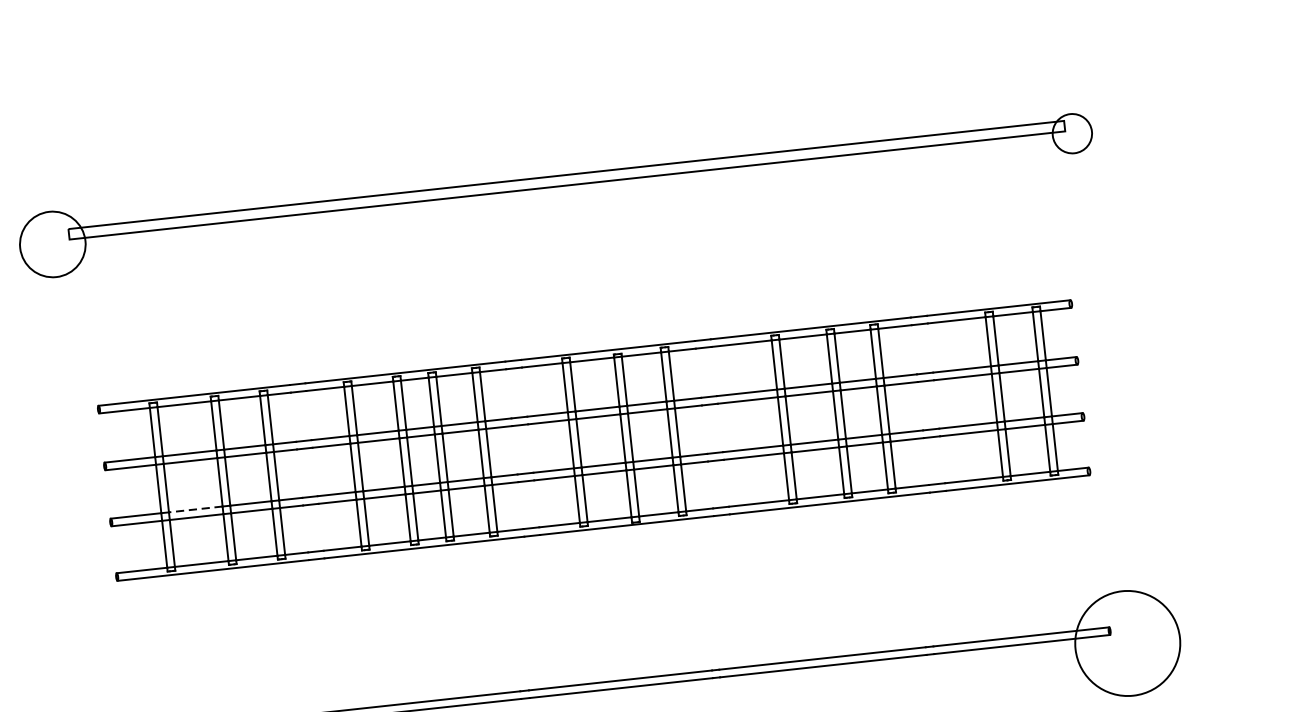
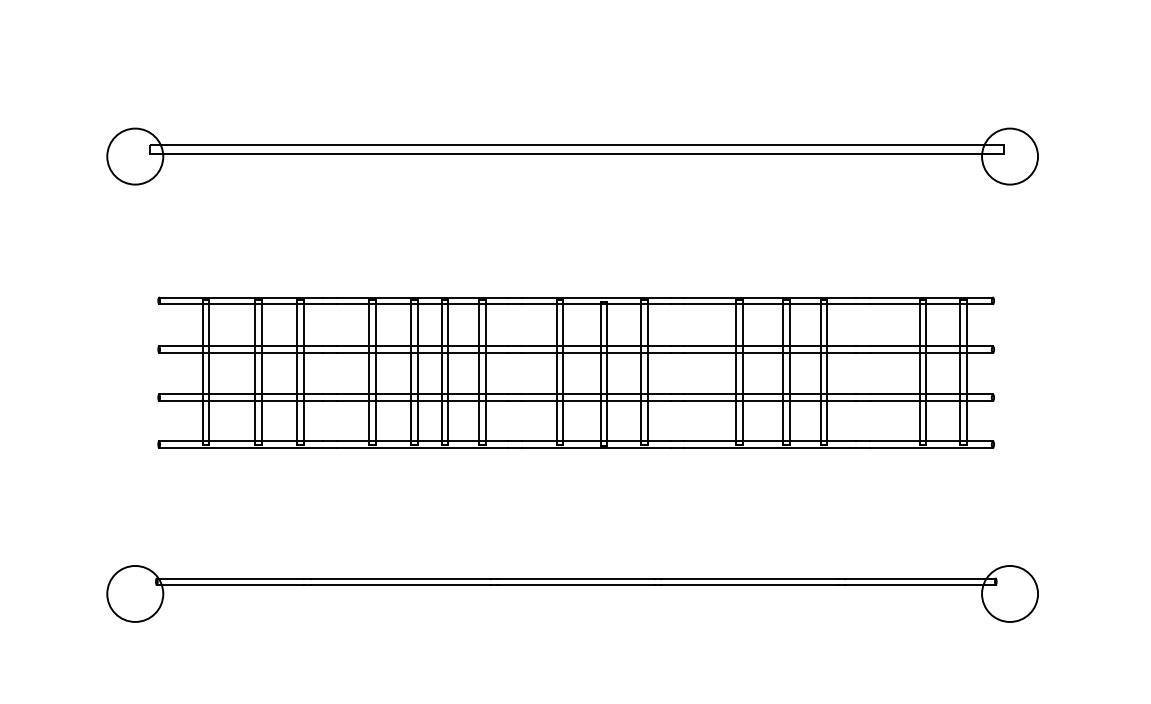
circle: (1072, 133) -> (1010, 156), size x1.67
line: (195, 509) -> (231, 394), dashed -> solid
circle: (1128, 642) -> (1010, 593), size x0.62

